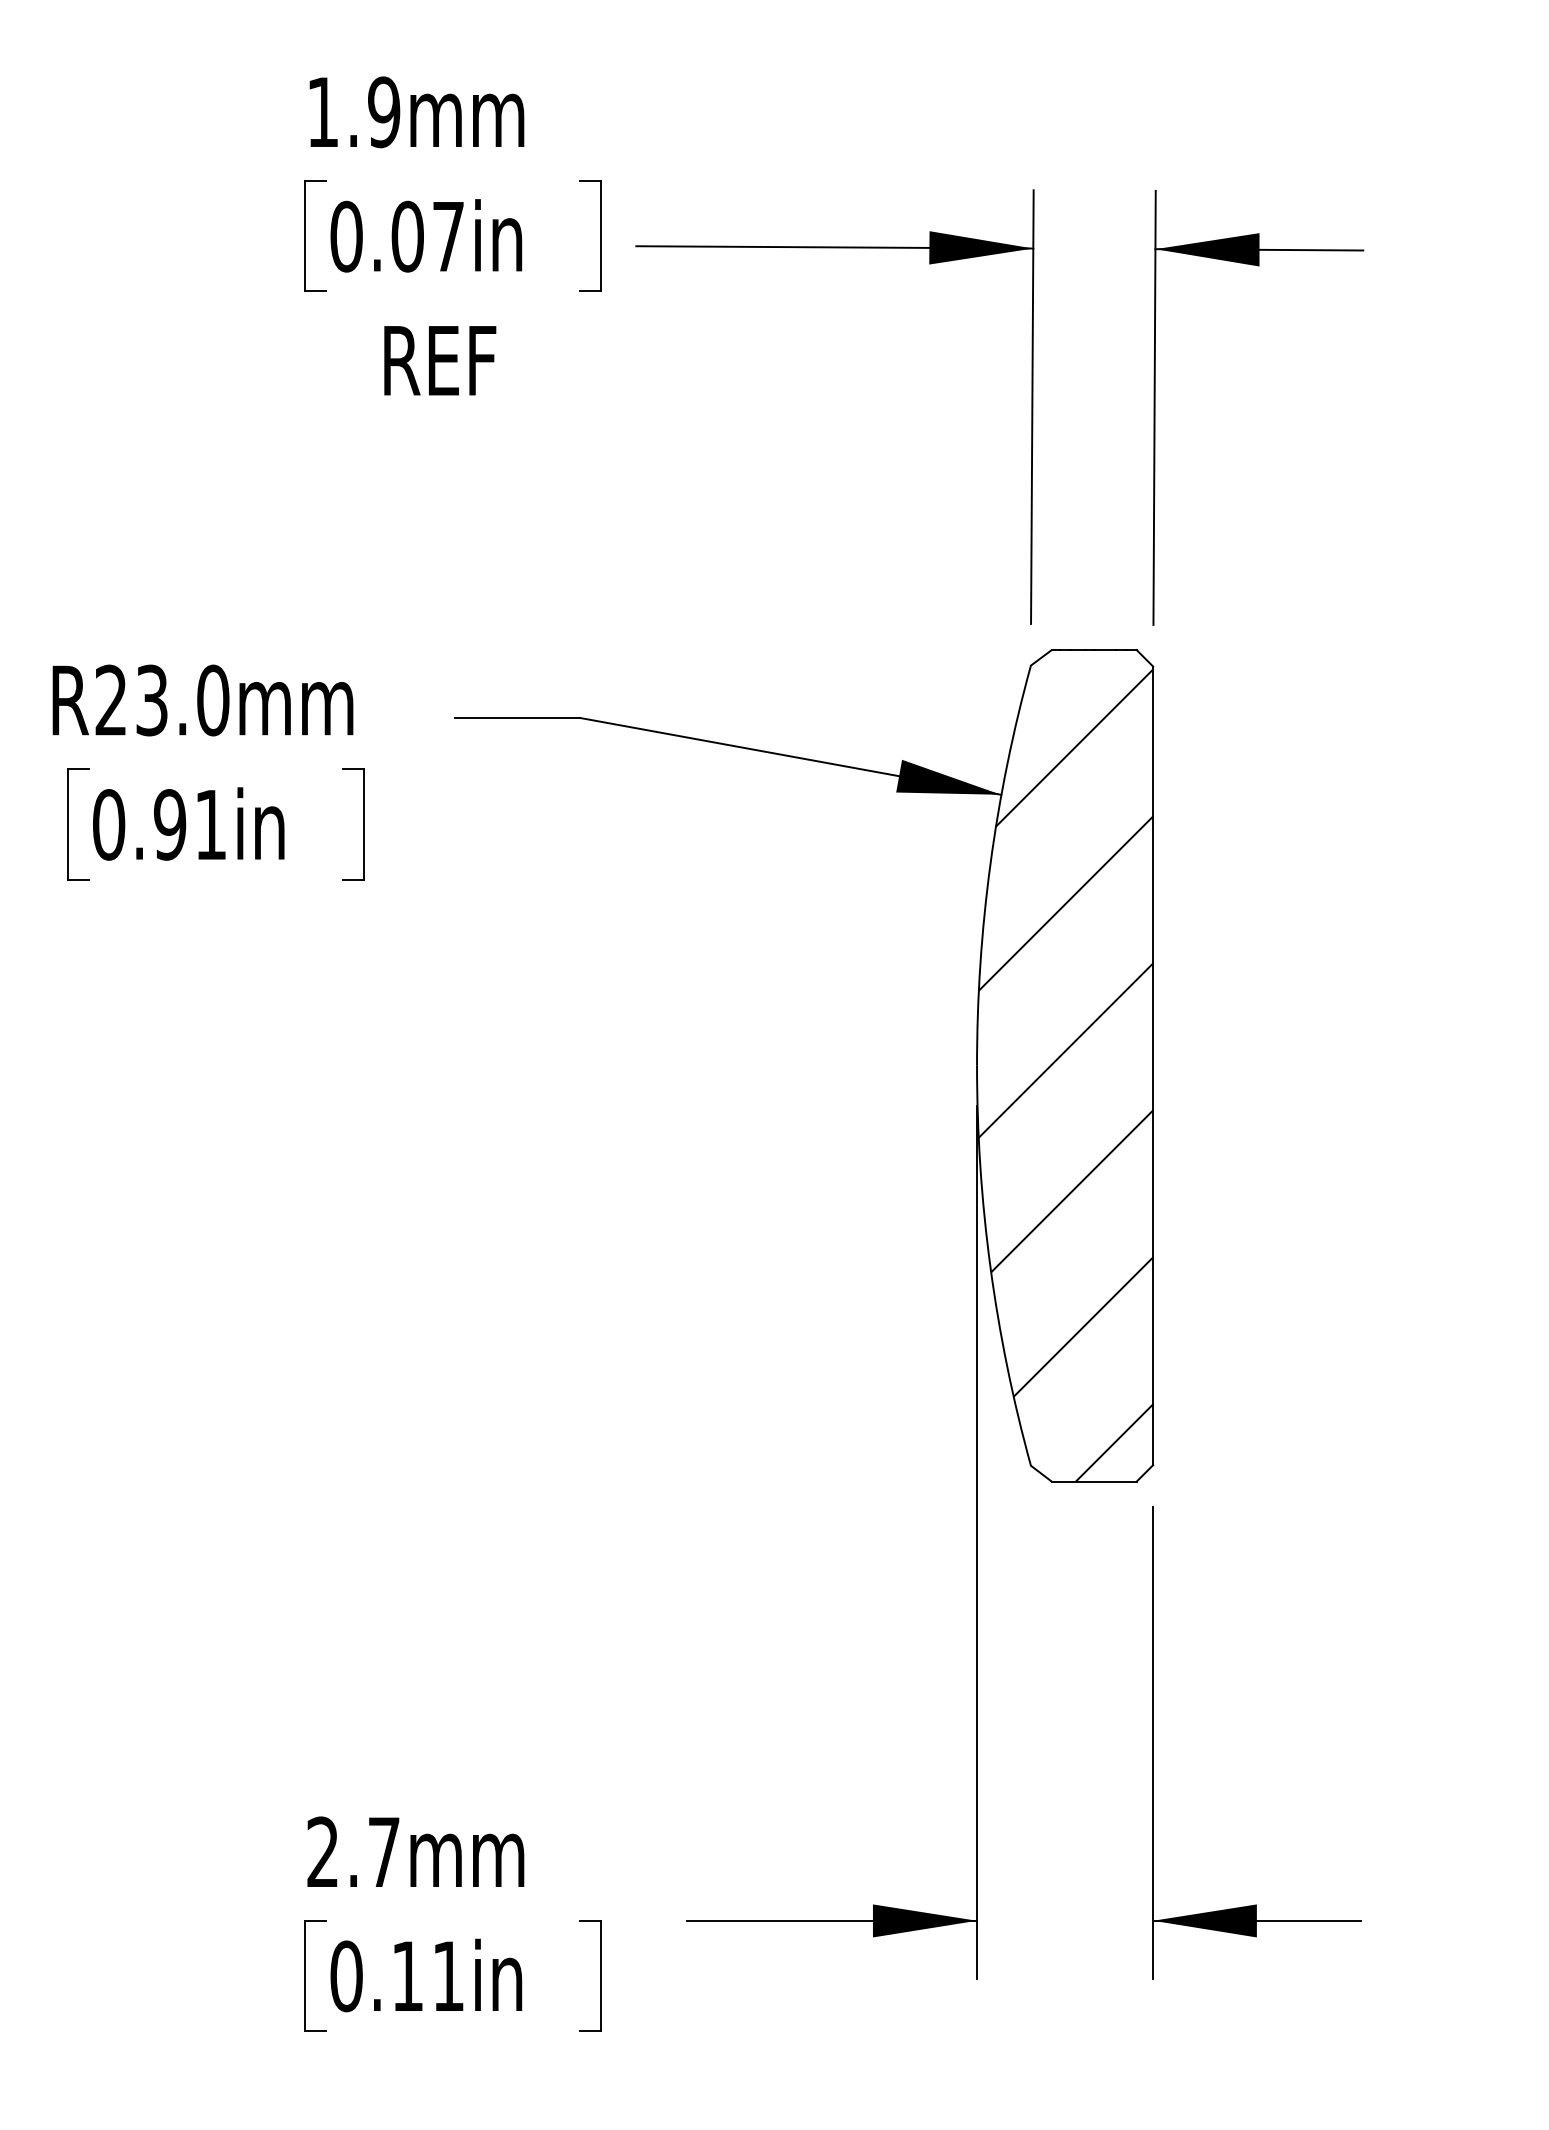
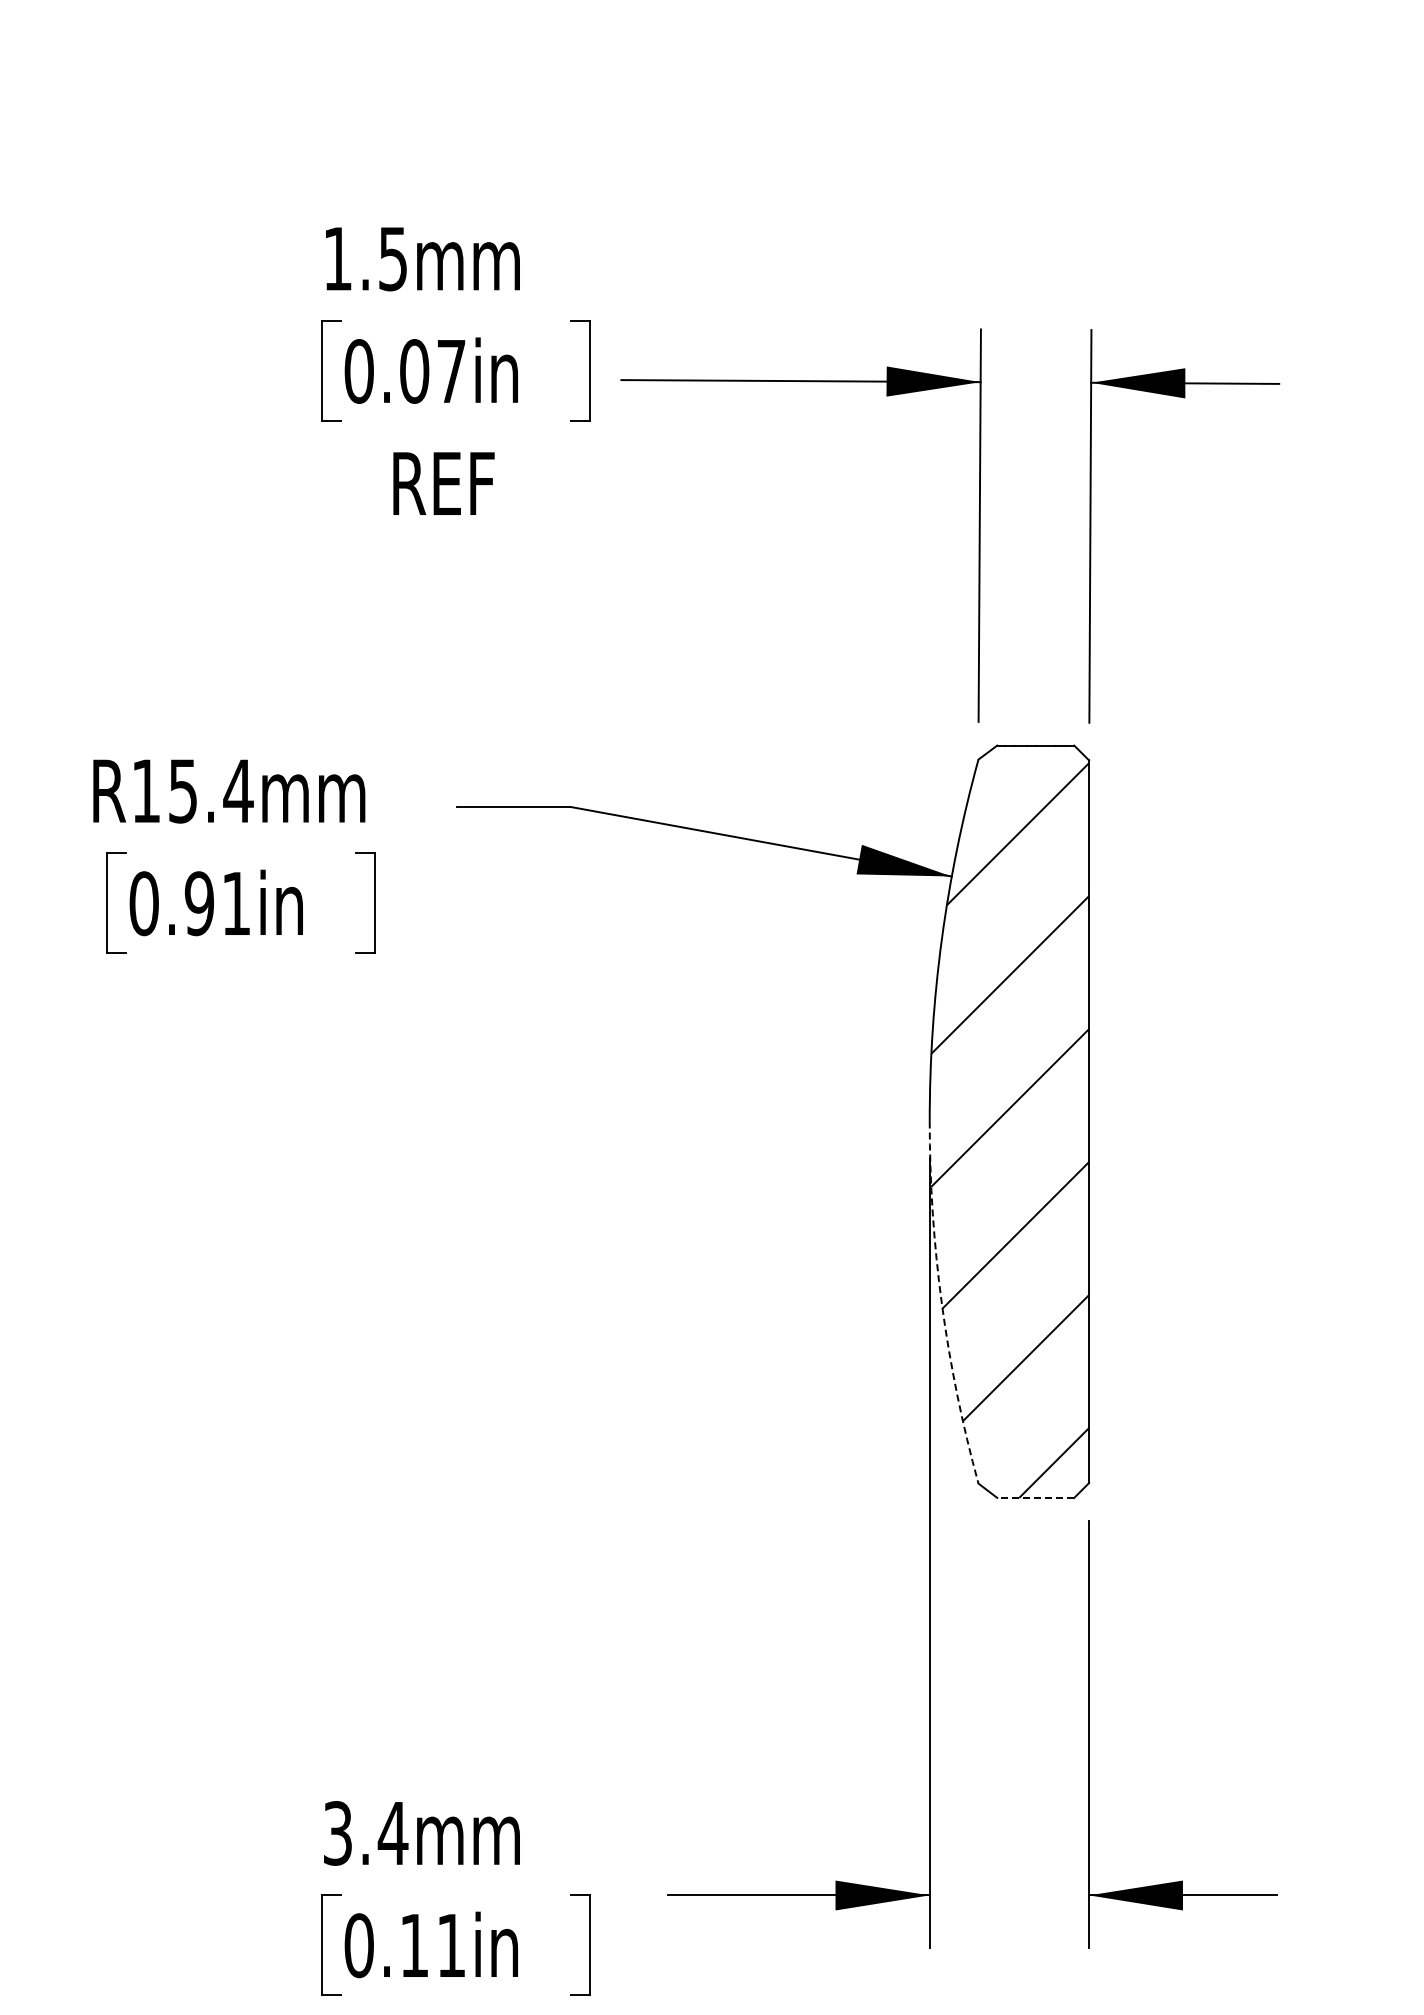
text: (383, 111) -> (392, 258), 1.9mm -> 1.5mm
text: (162, 699) -> (192, 790), R23.0mm -> R15.4mm
arc: (990, 1267) -> (941, 1304), solid -> dashed
line: (1093, 1481) -> (1035, 1497), solid -> dashed
text: (353, 1852) -> (365, 1833), 2.7mm -> 3.4mm

